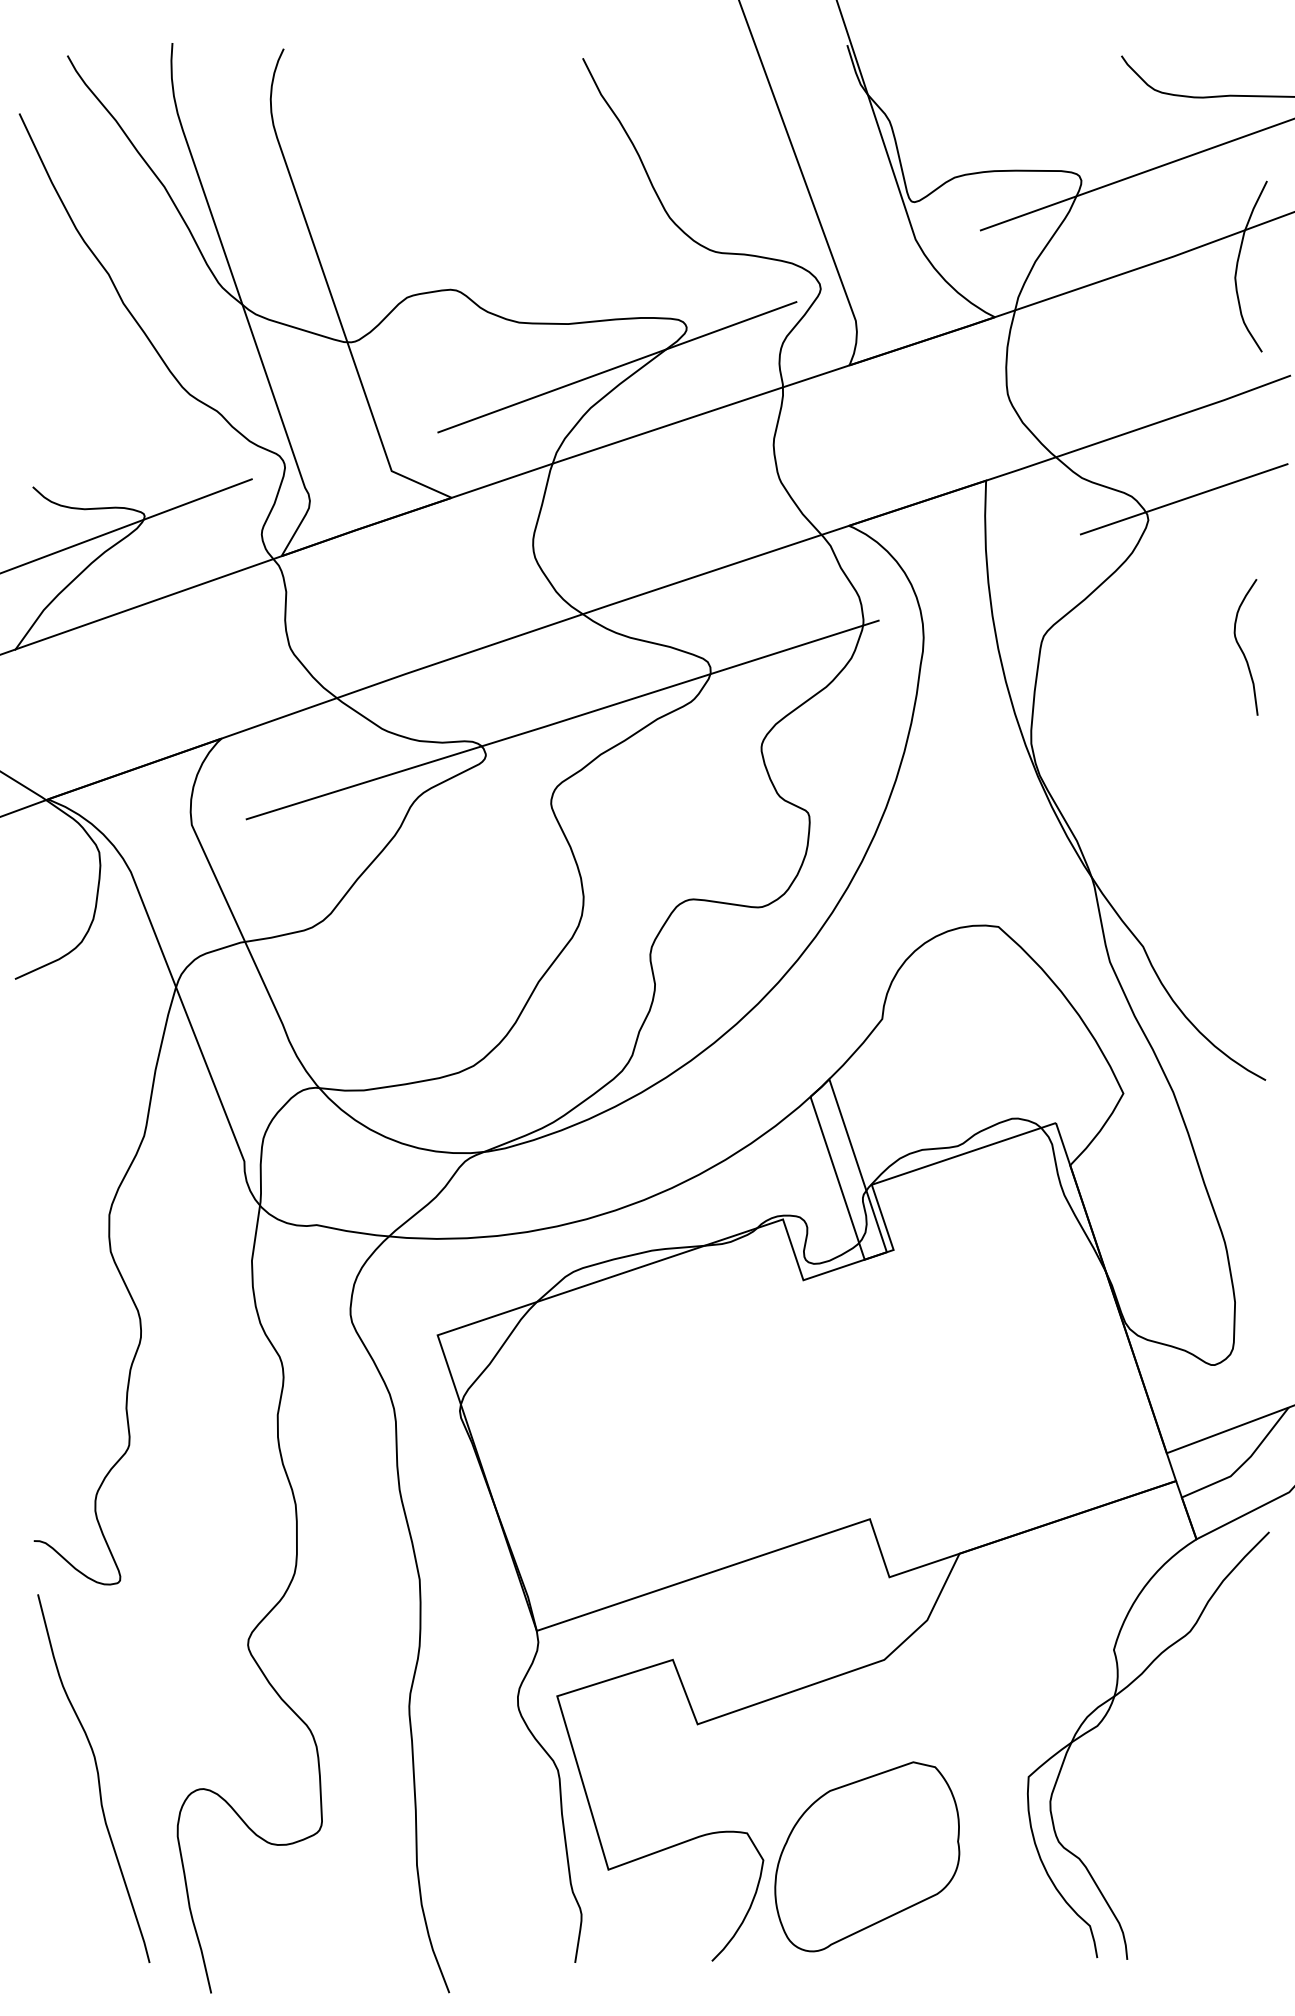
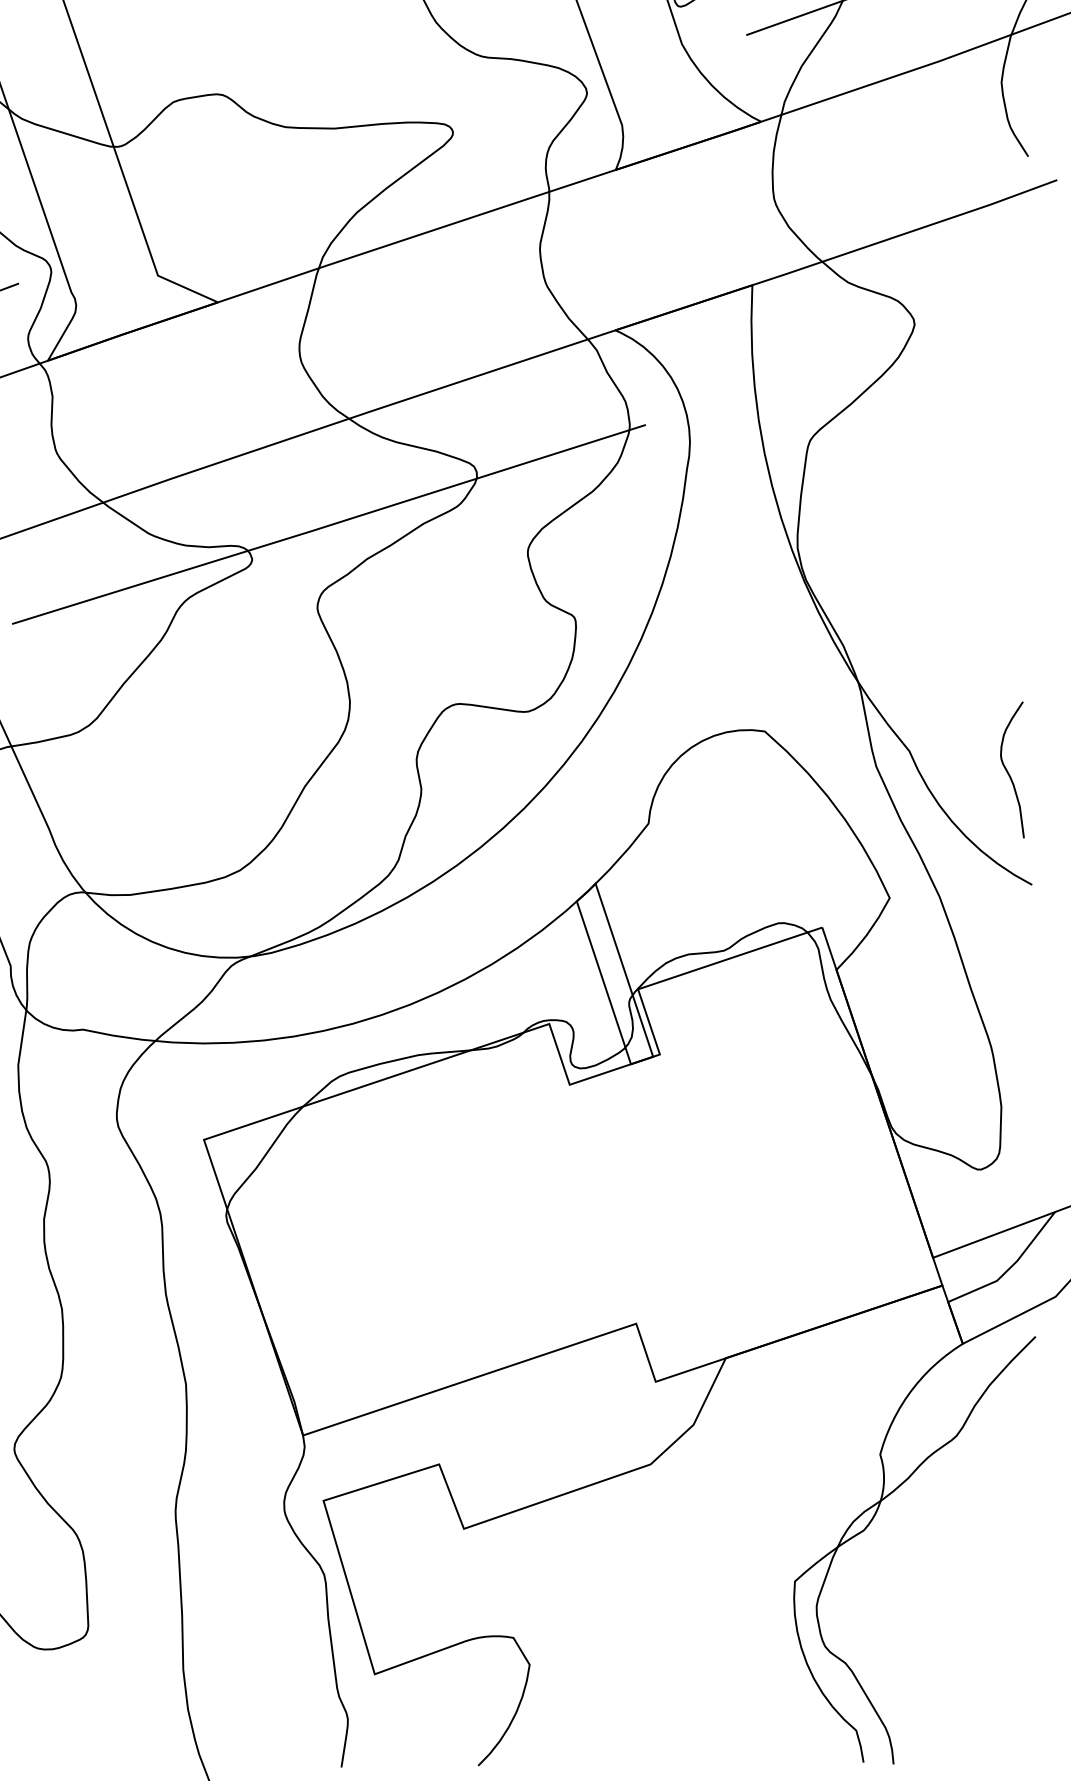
line: (617, 367) -> (383, 172), removed
line: (1183, 499) -> (949, 304), removed
curve: (1242, 649) -> (1008, 772), moved
part: (867, 1856) -> (633, 1661), removed

